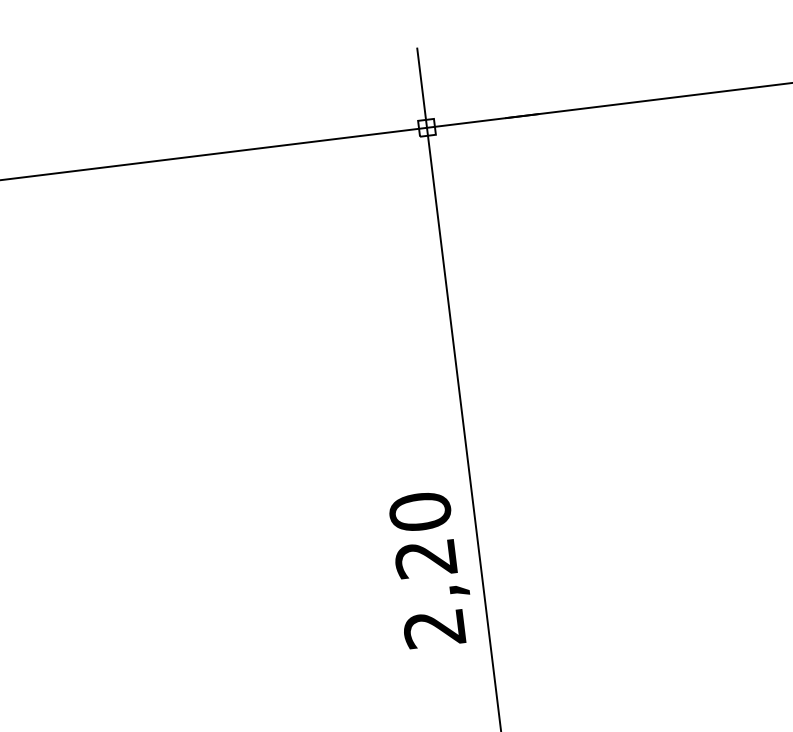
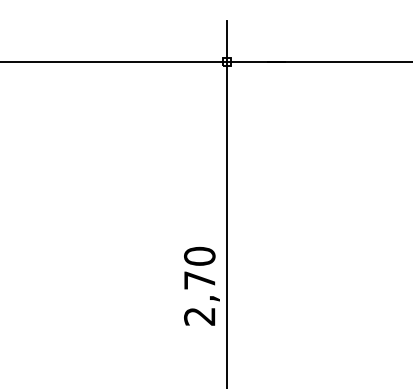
text: (425, 558) -> (199, 280), 2,20 -> 2,70

